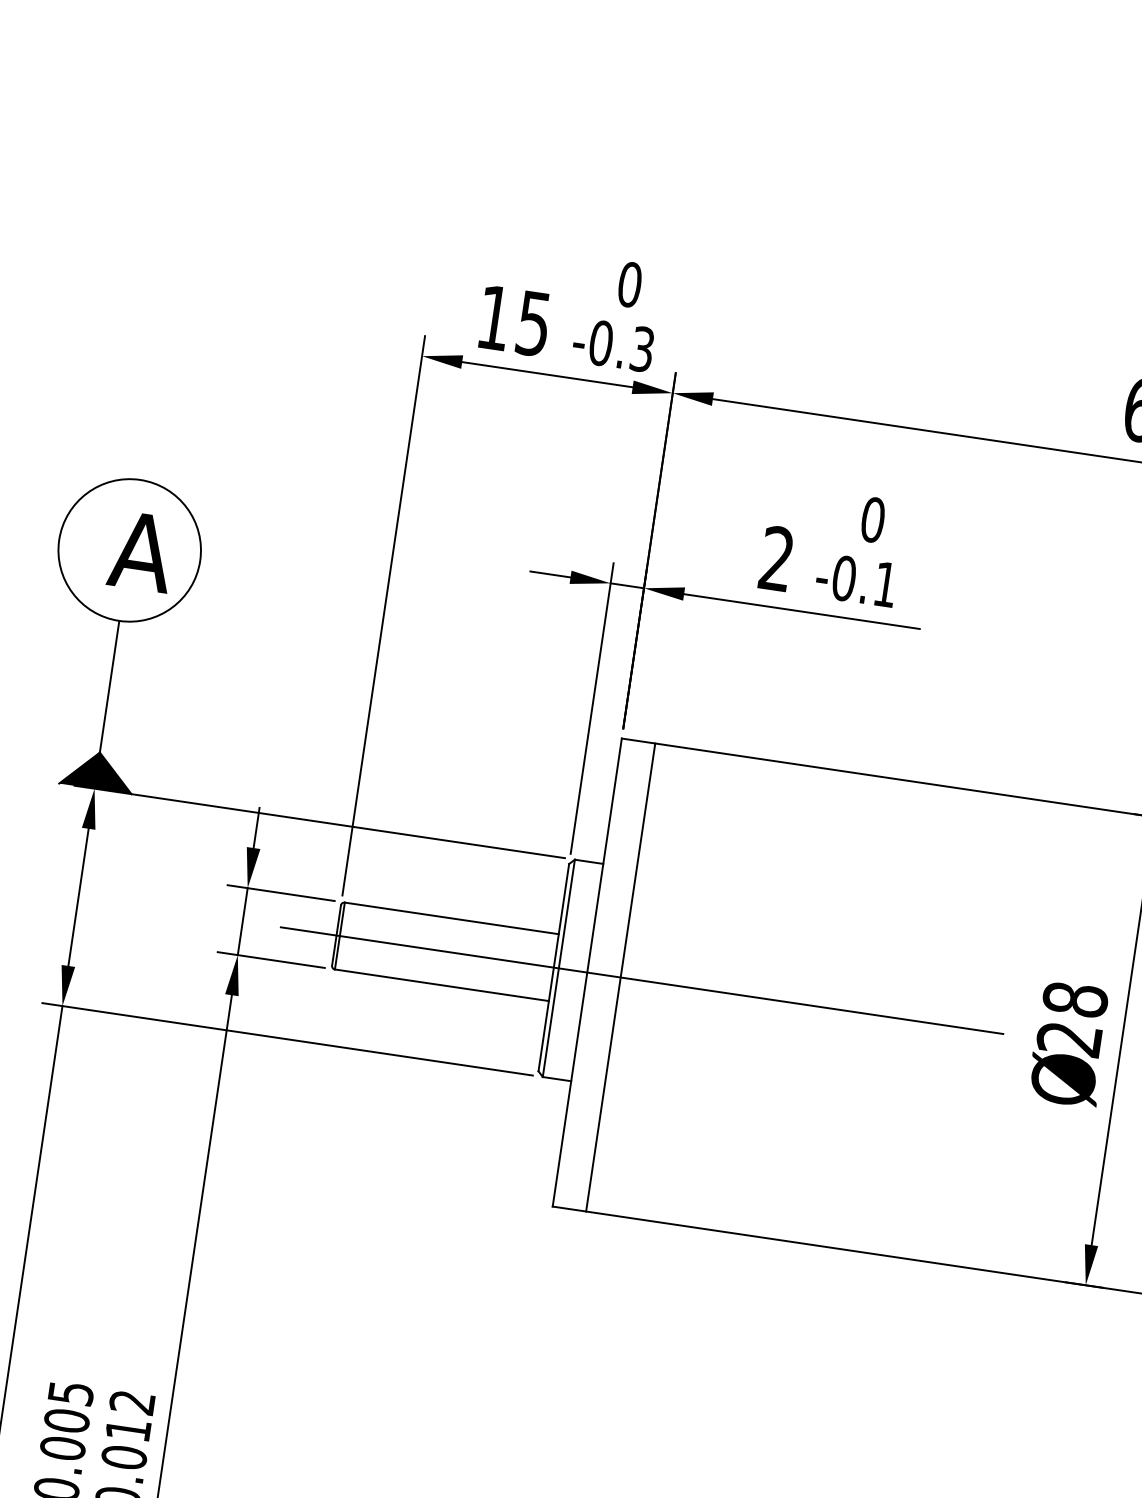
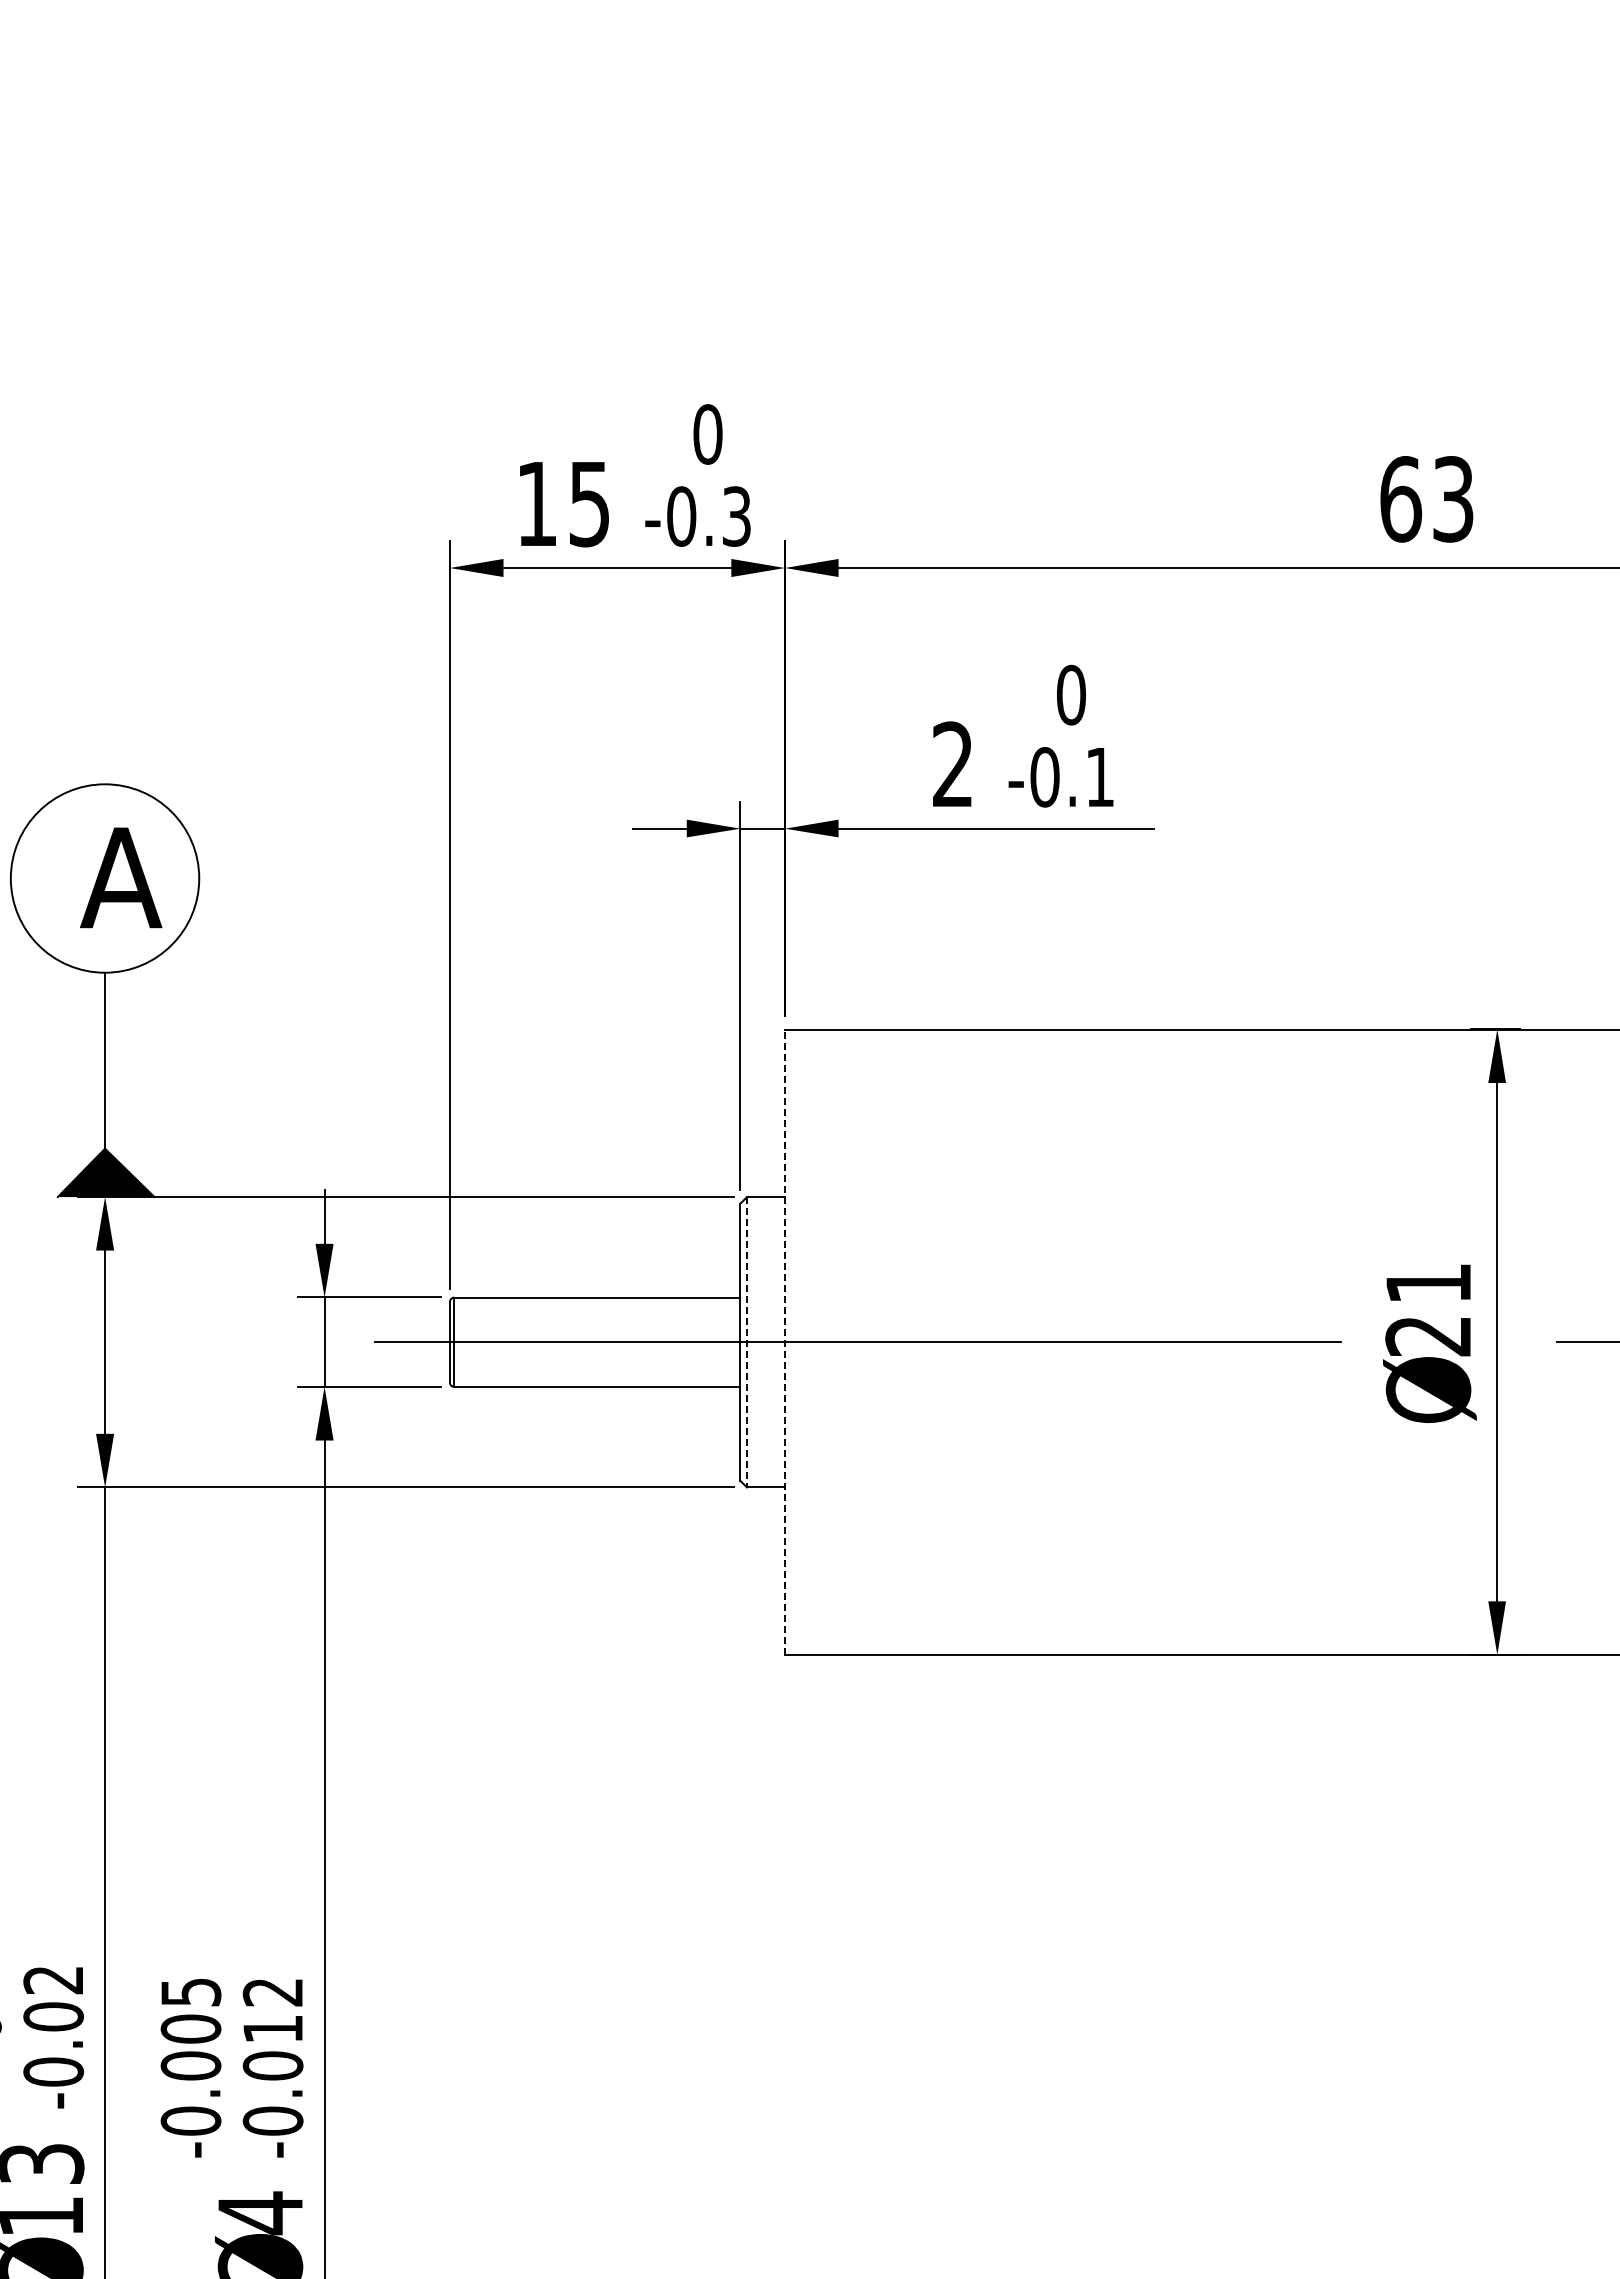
line: (559, 968) -> (747, 1342), solid -> dashed
line: (586, 972) -> (784, 1342), solid -> dashed
line: (620, 977) -> (829, 1342), removed
text: (1075, 999) -> (1428, 1283), 28 -> 21

